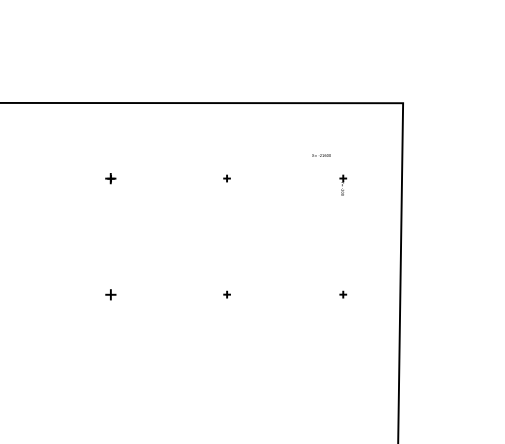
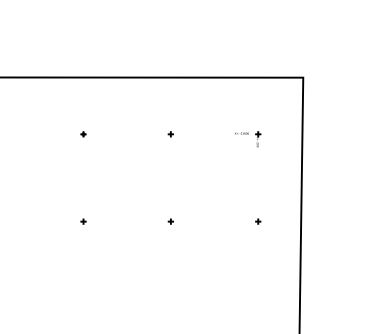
text: (321, 155) -> (241, 133), moved
part: (110, 178) -> (83, 134), size x0.62
part: (110, 294) -> (83, 221), size x0.62

